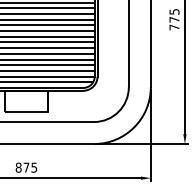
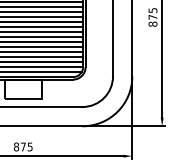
text: (174, 27) -> (153, 24), 775 -> 875

